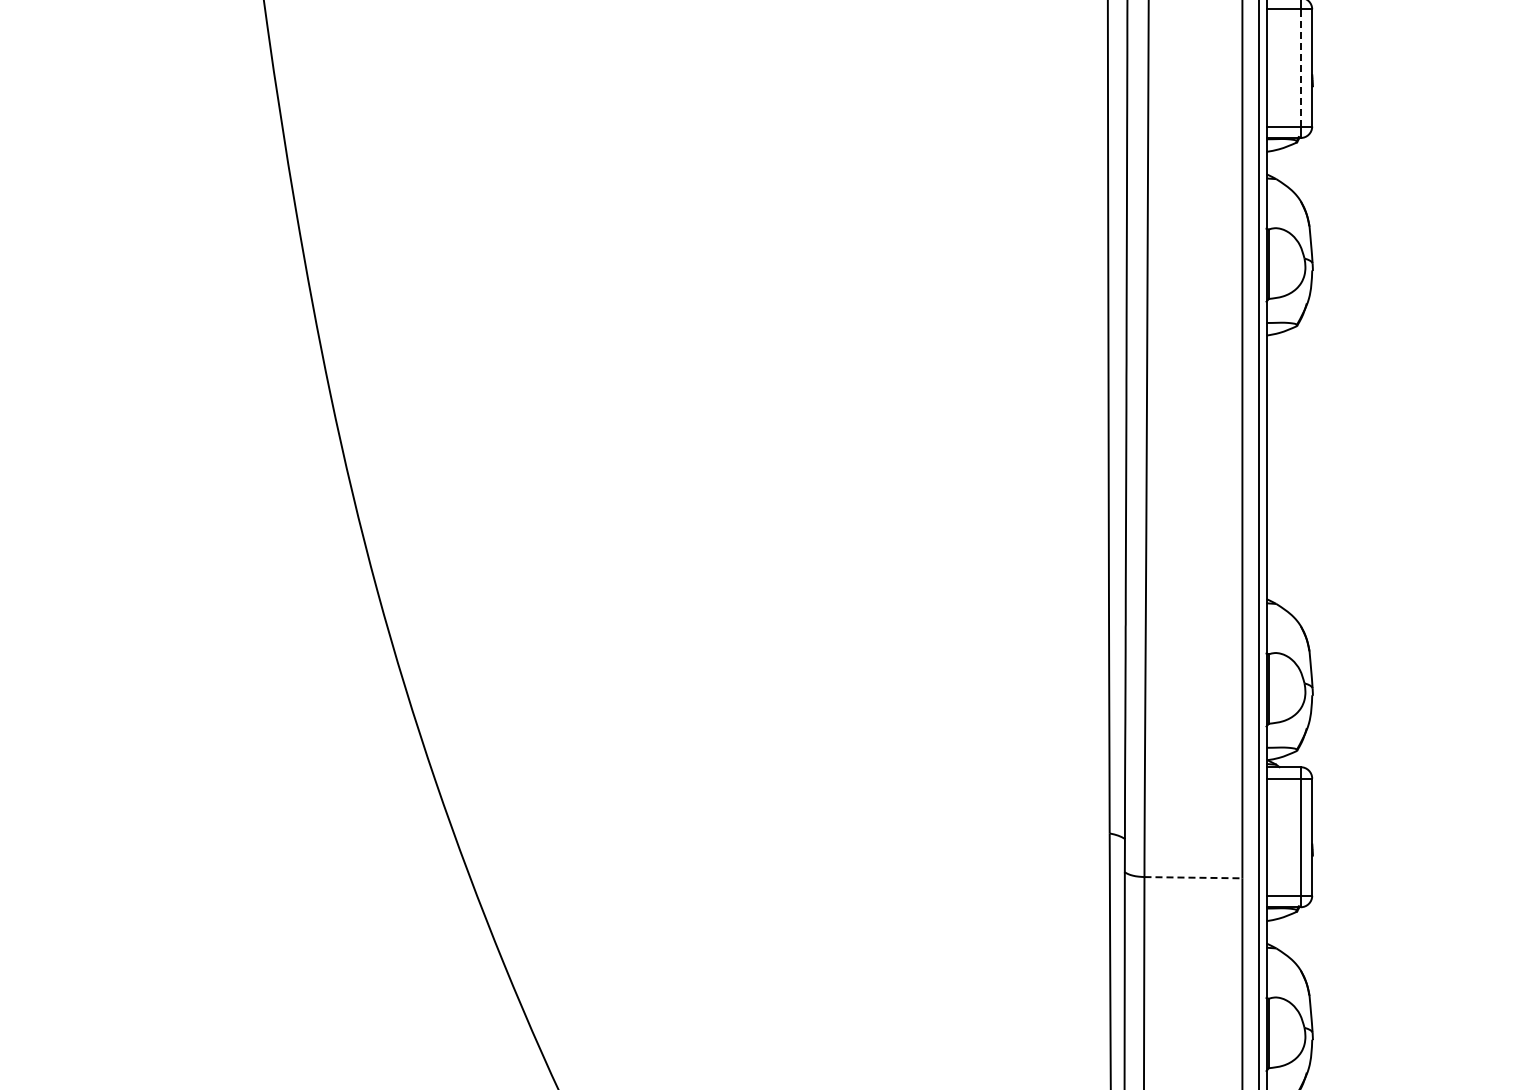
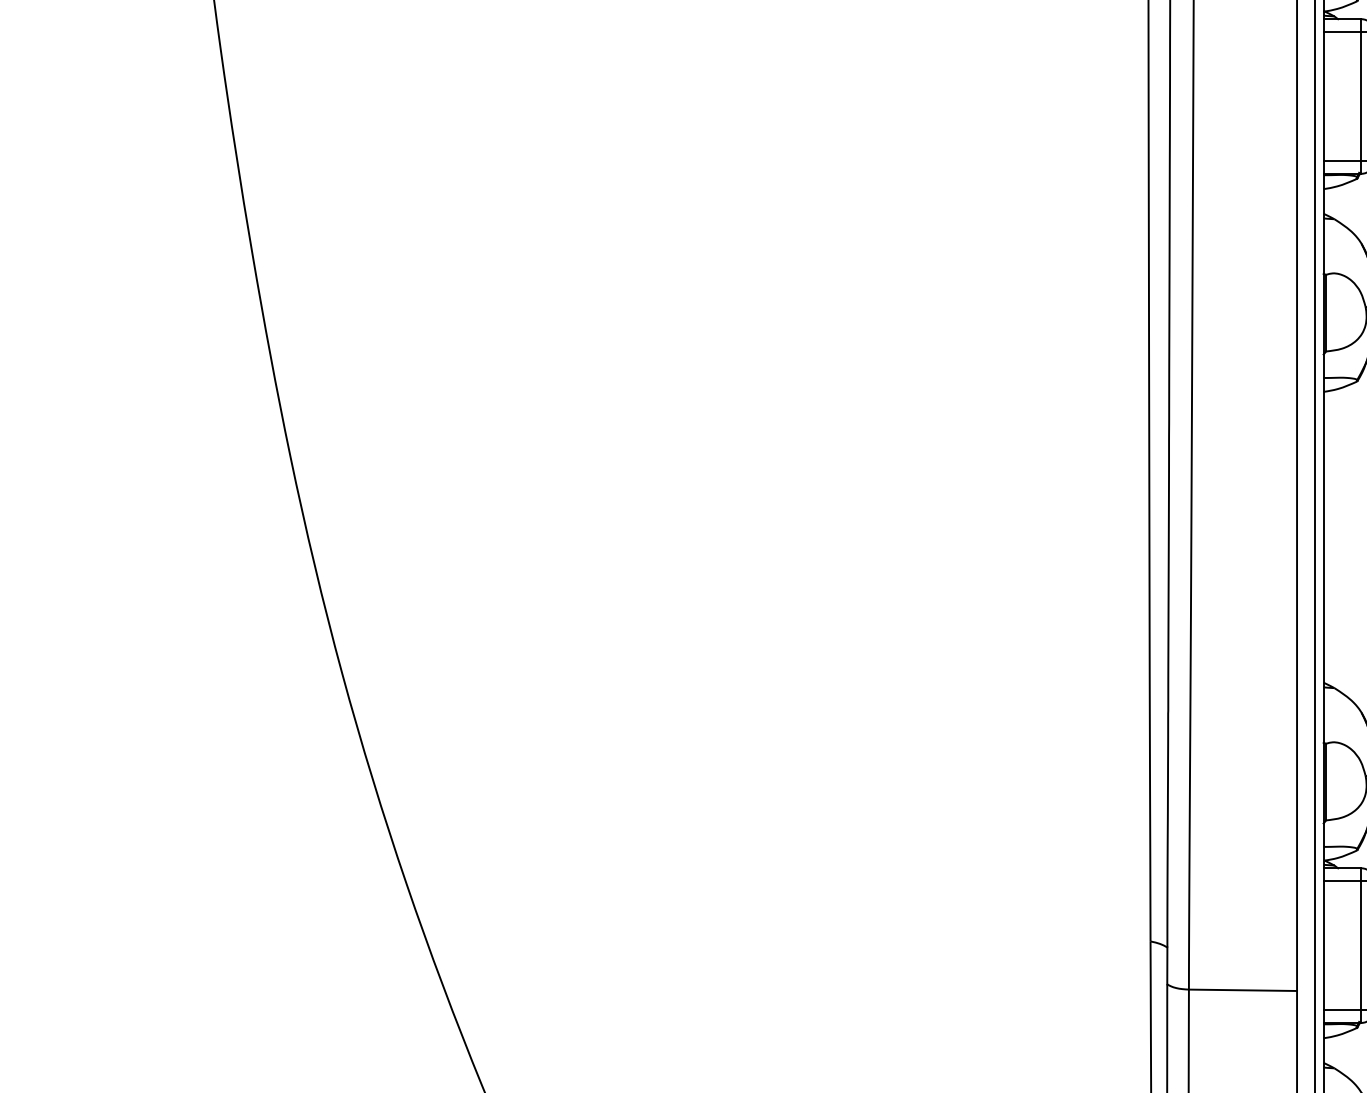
line: (1300, 67) -> (1361, 95), dashed -> solid
line: (1193, 877) -> (1243, 990), dashed -> solid

